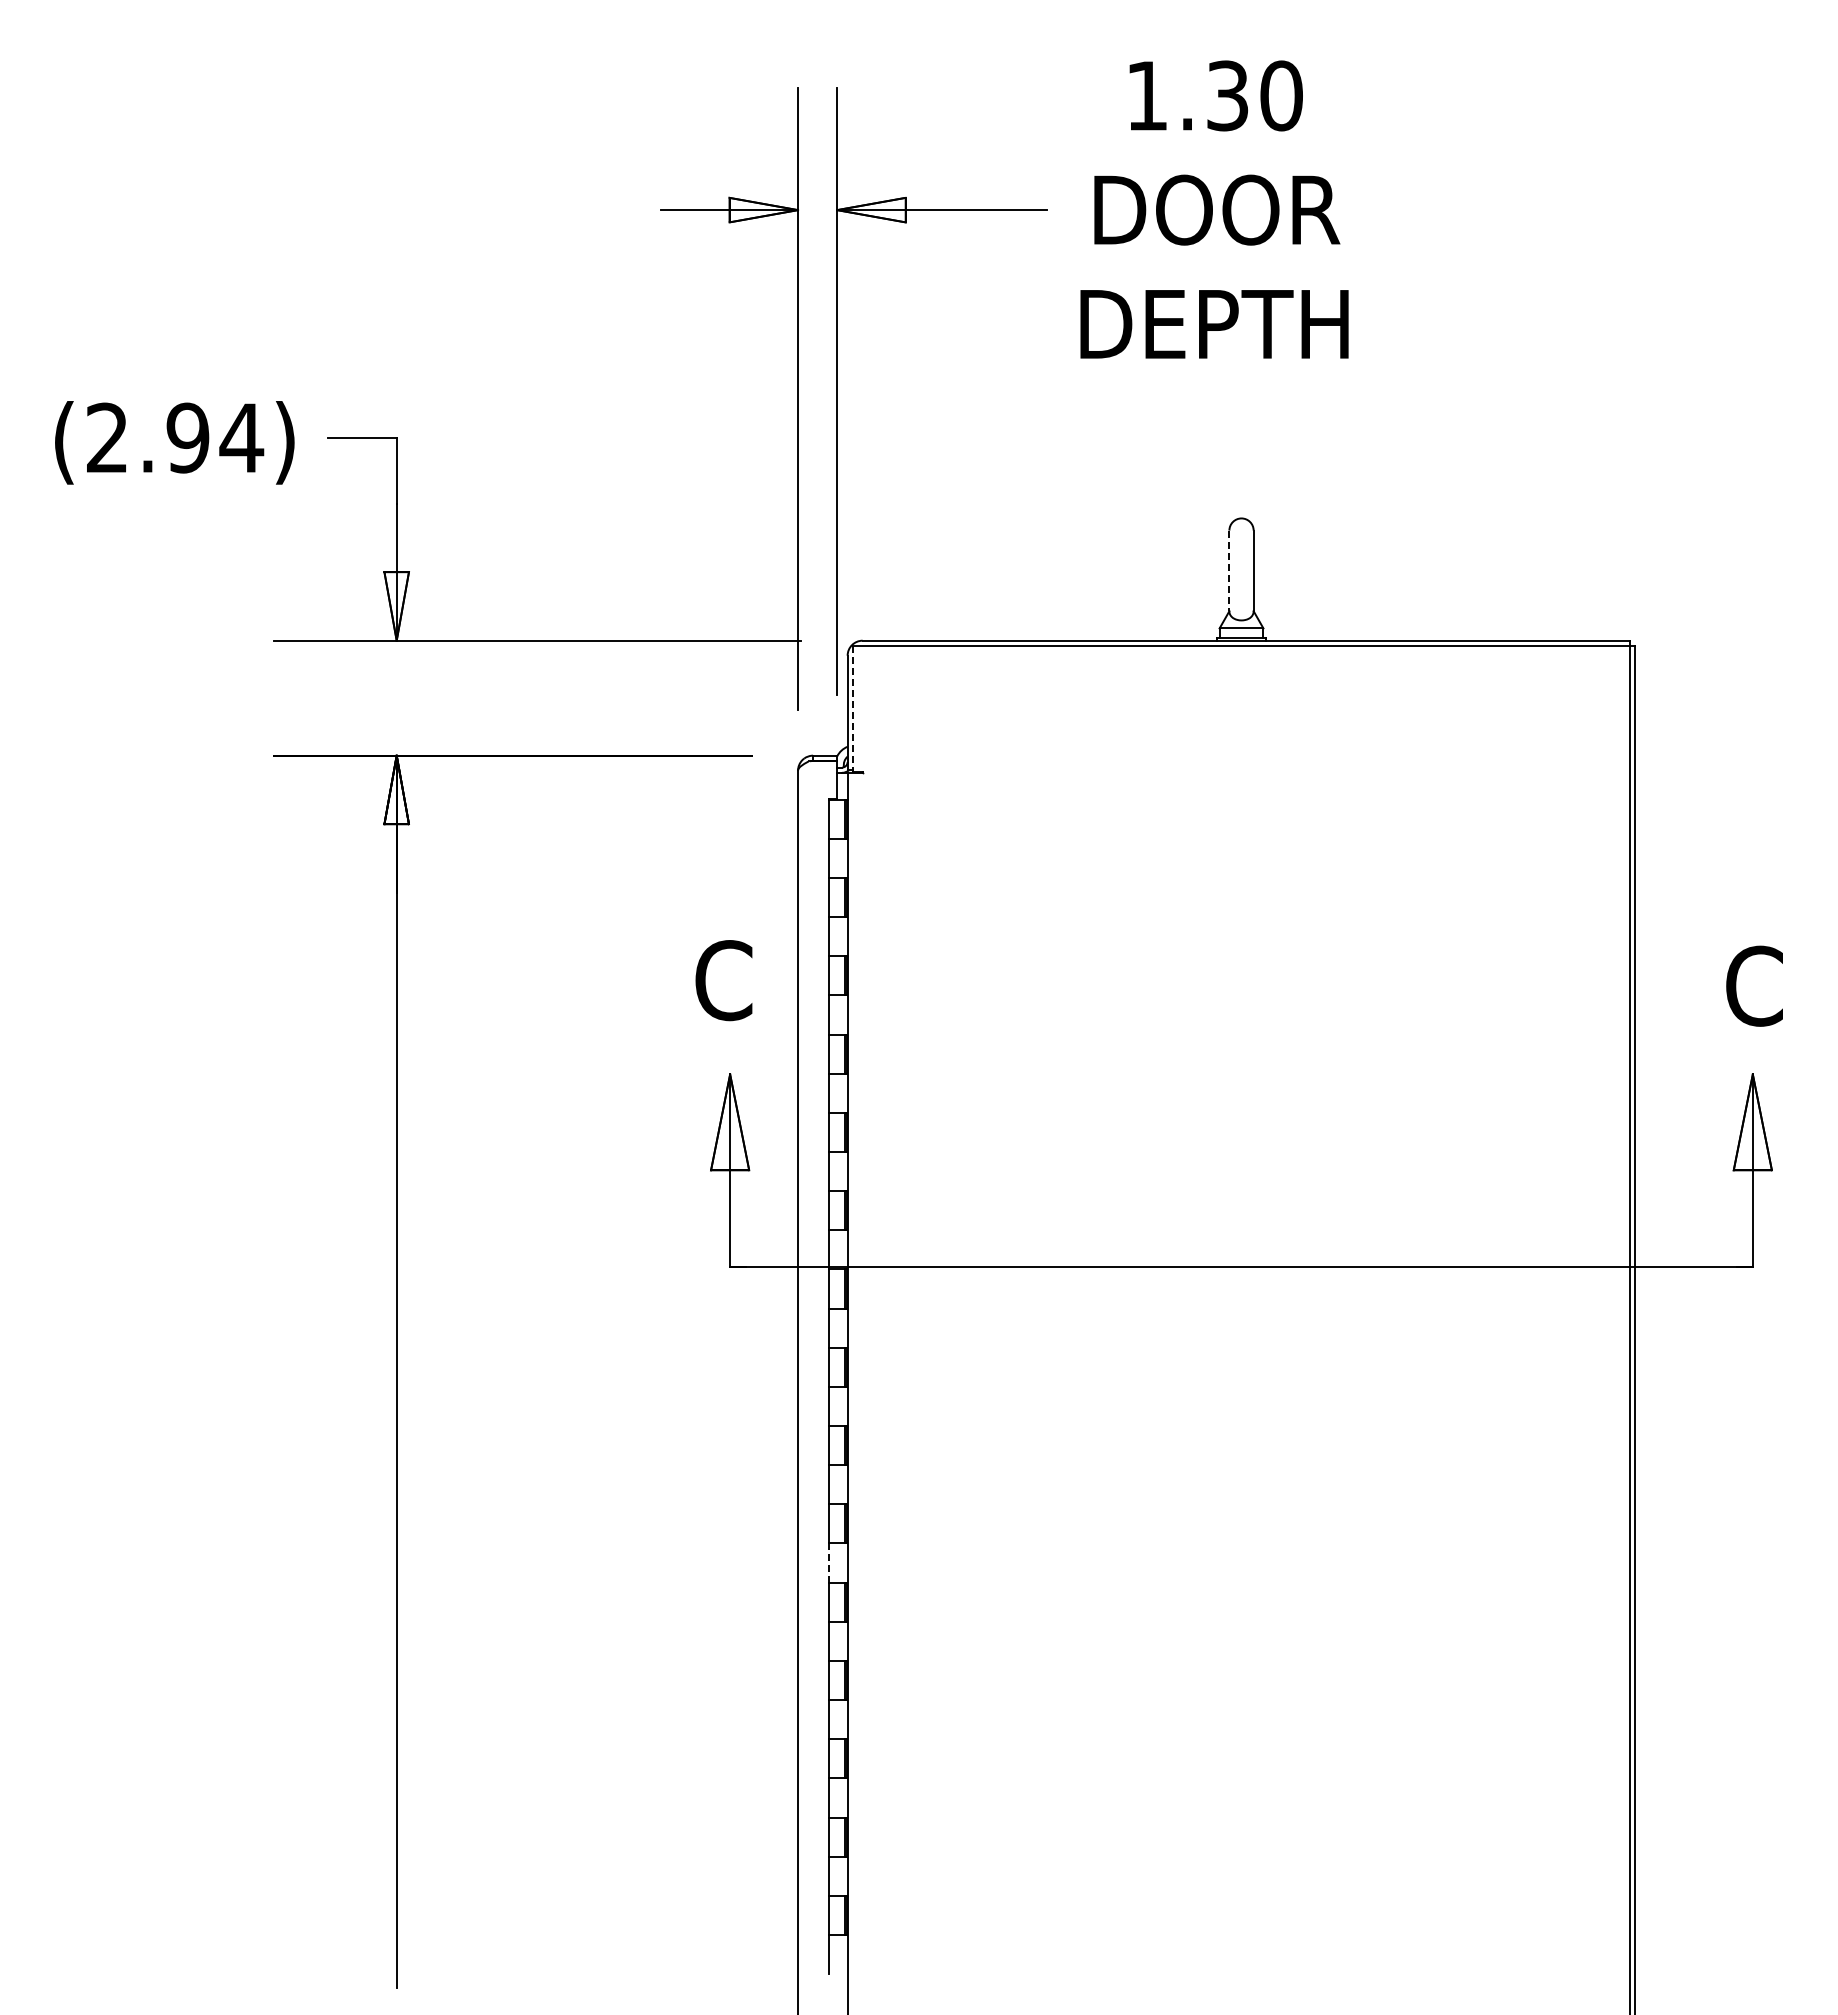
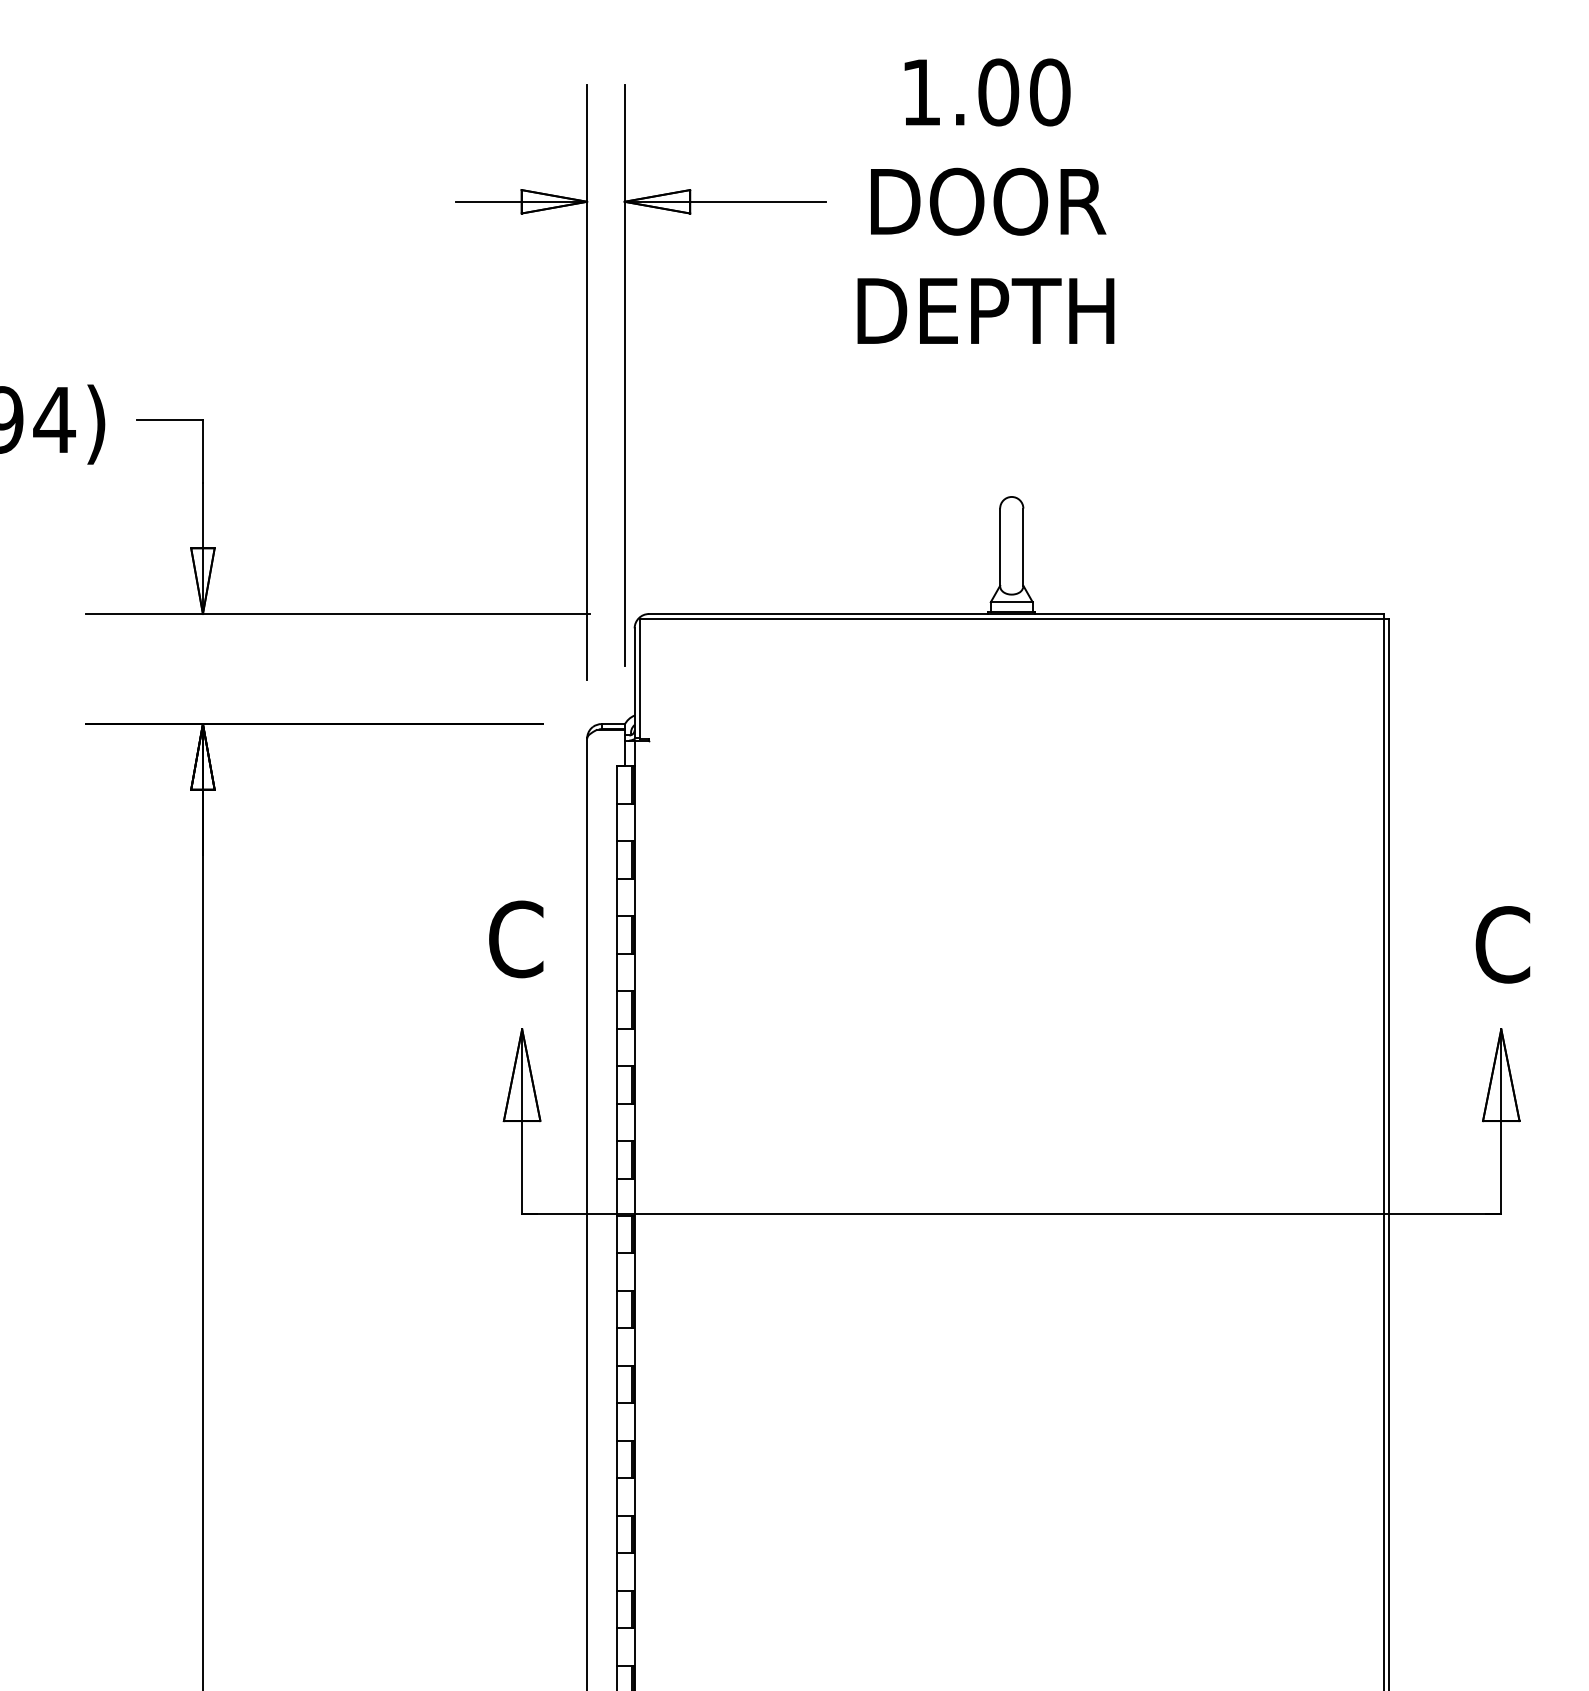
text: (1227, 95) -> (998, 92), 1.30 -> 1.00
line: (1229, 571) -> (1000, 547), dashed -> solid
line: (852, 708) -> (639, 678), dashed -> solid
line: (829, 1563) -> (617, 1497), dashed -> solid

